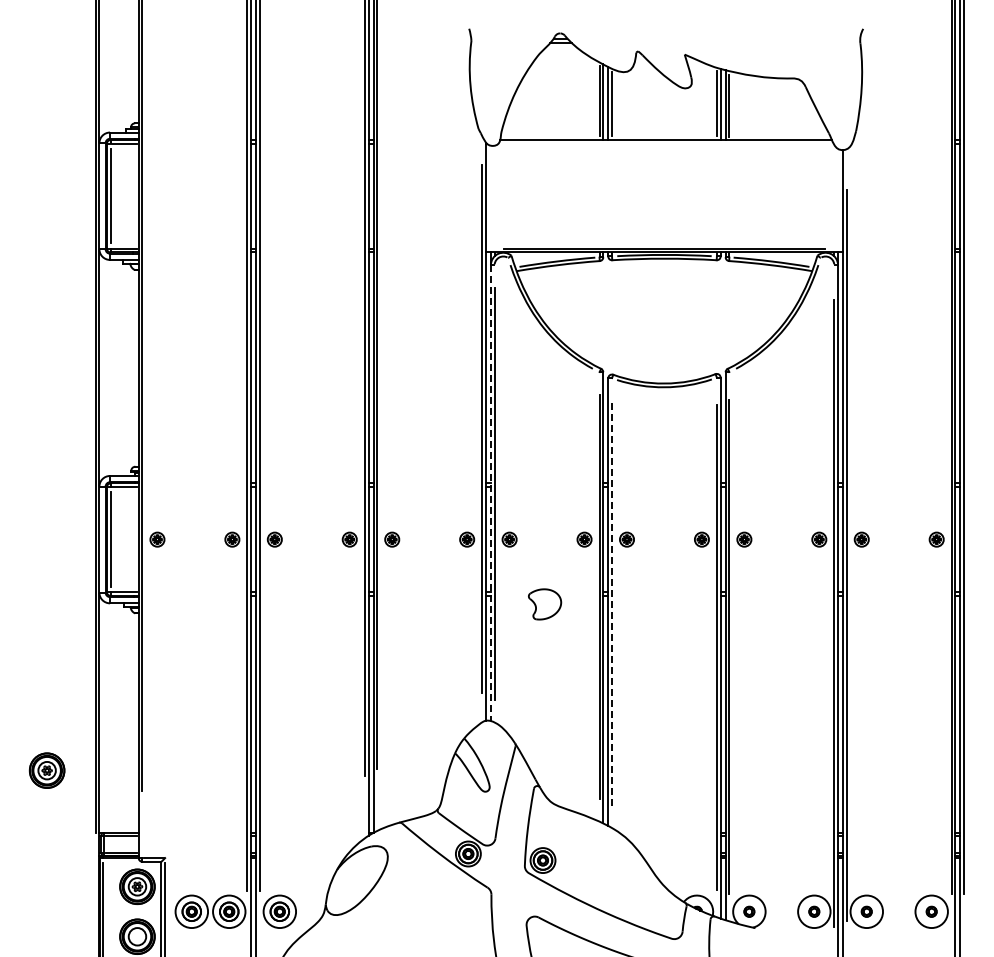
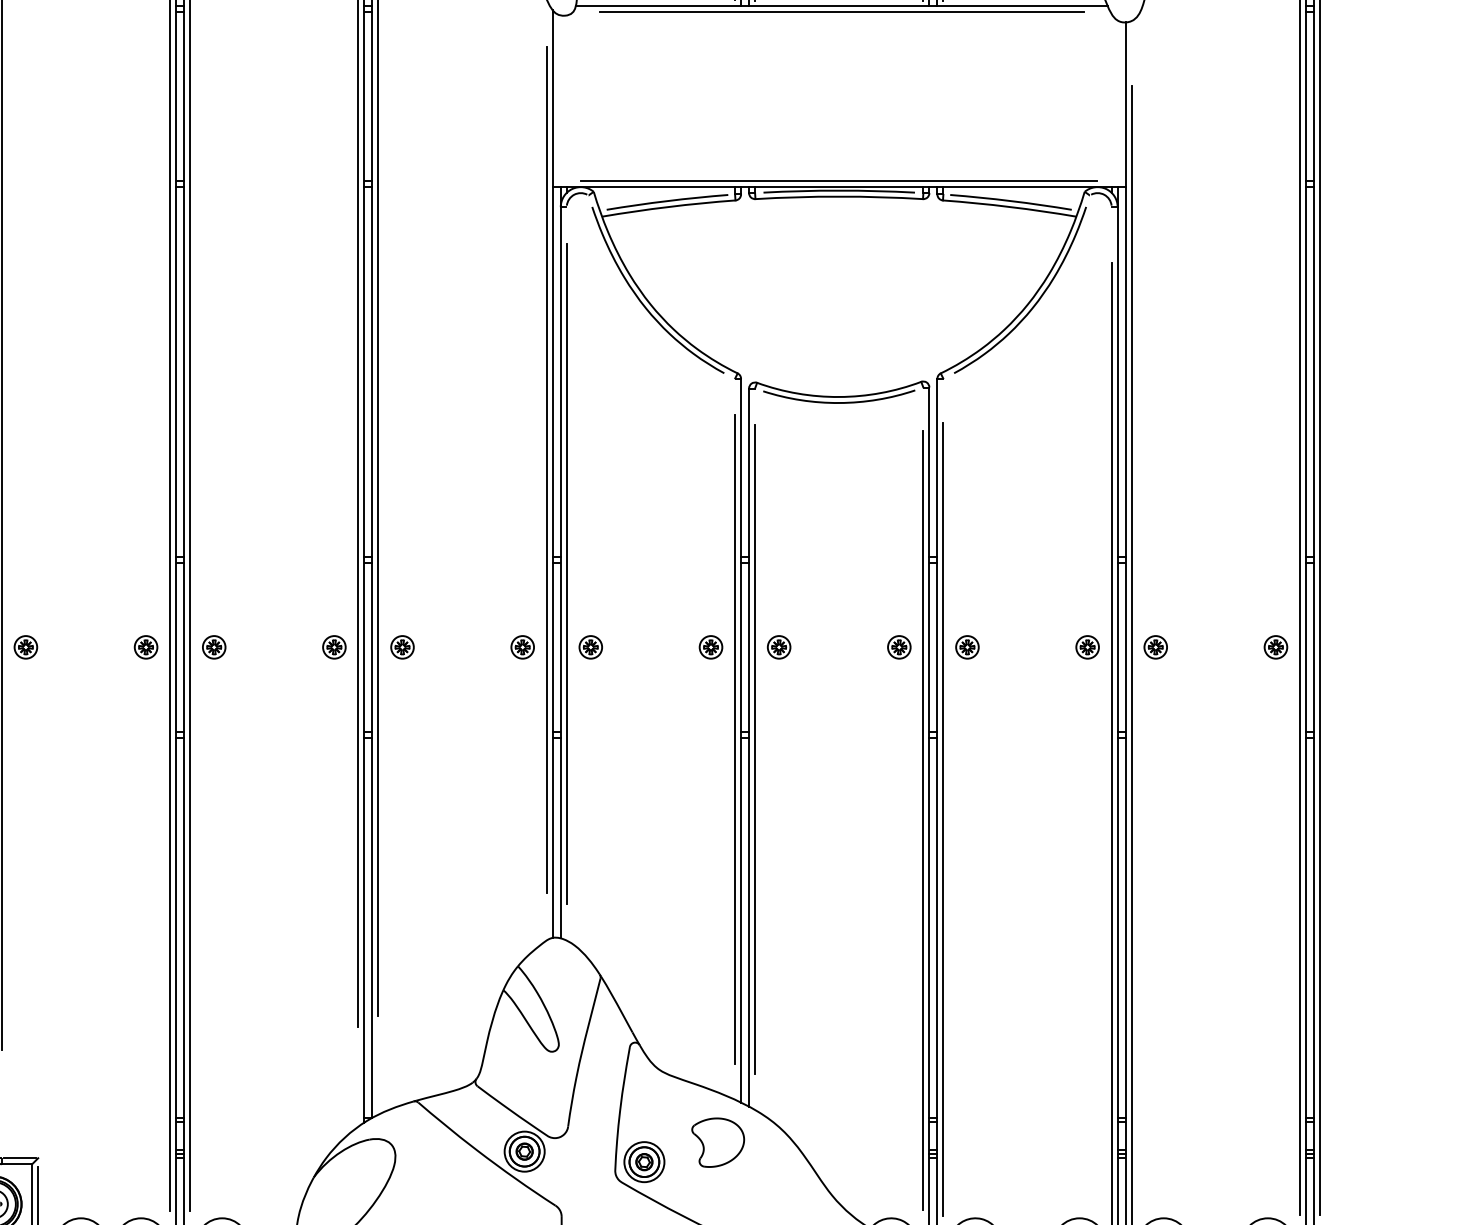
line: (665, 143) -> (840, 11), added
line: (490, 493) -> (560, 573), dashed -> solid
line: (612, 602) -> (755, 748), dashed -> solid
part: (545, 604) -> (718, 1142), moved

